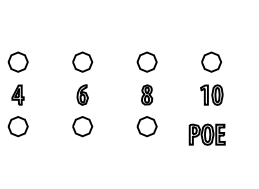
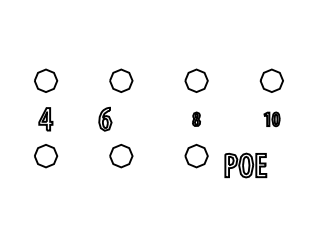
part: (82, 94) -> (105, 118), moved
part: (147, 95) -> (196, 119), size x0.6
part: (211, 95) -> (271, 119), size x0.6
part: (206, 134) -> (245, 165), moved

